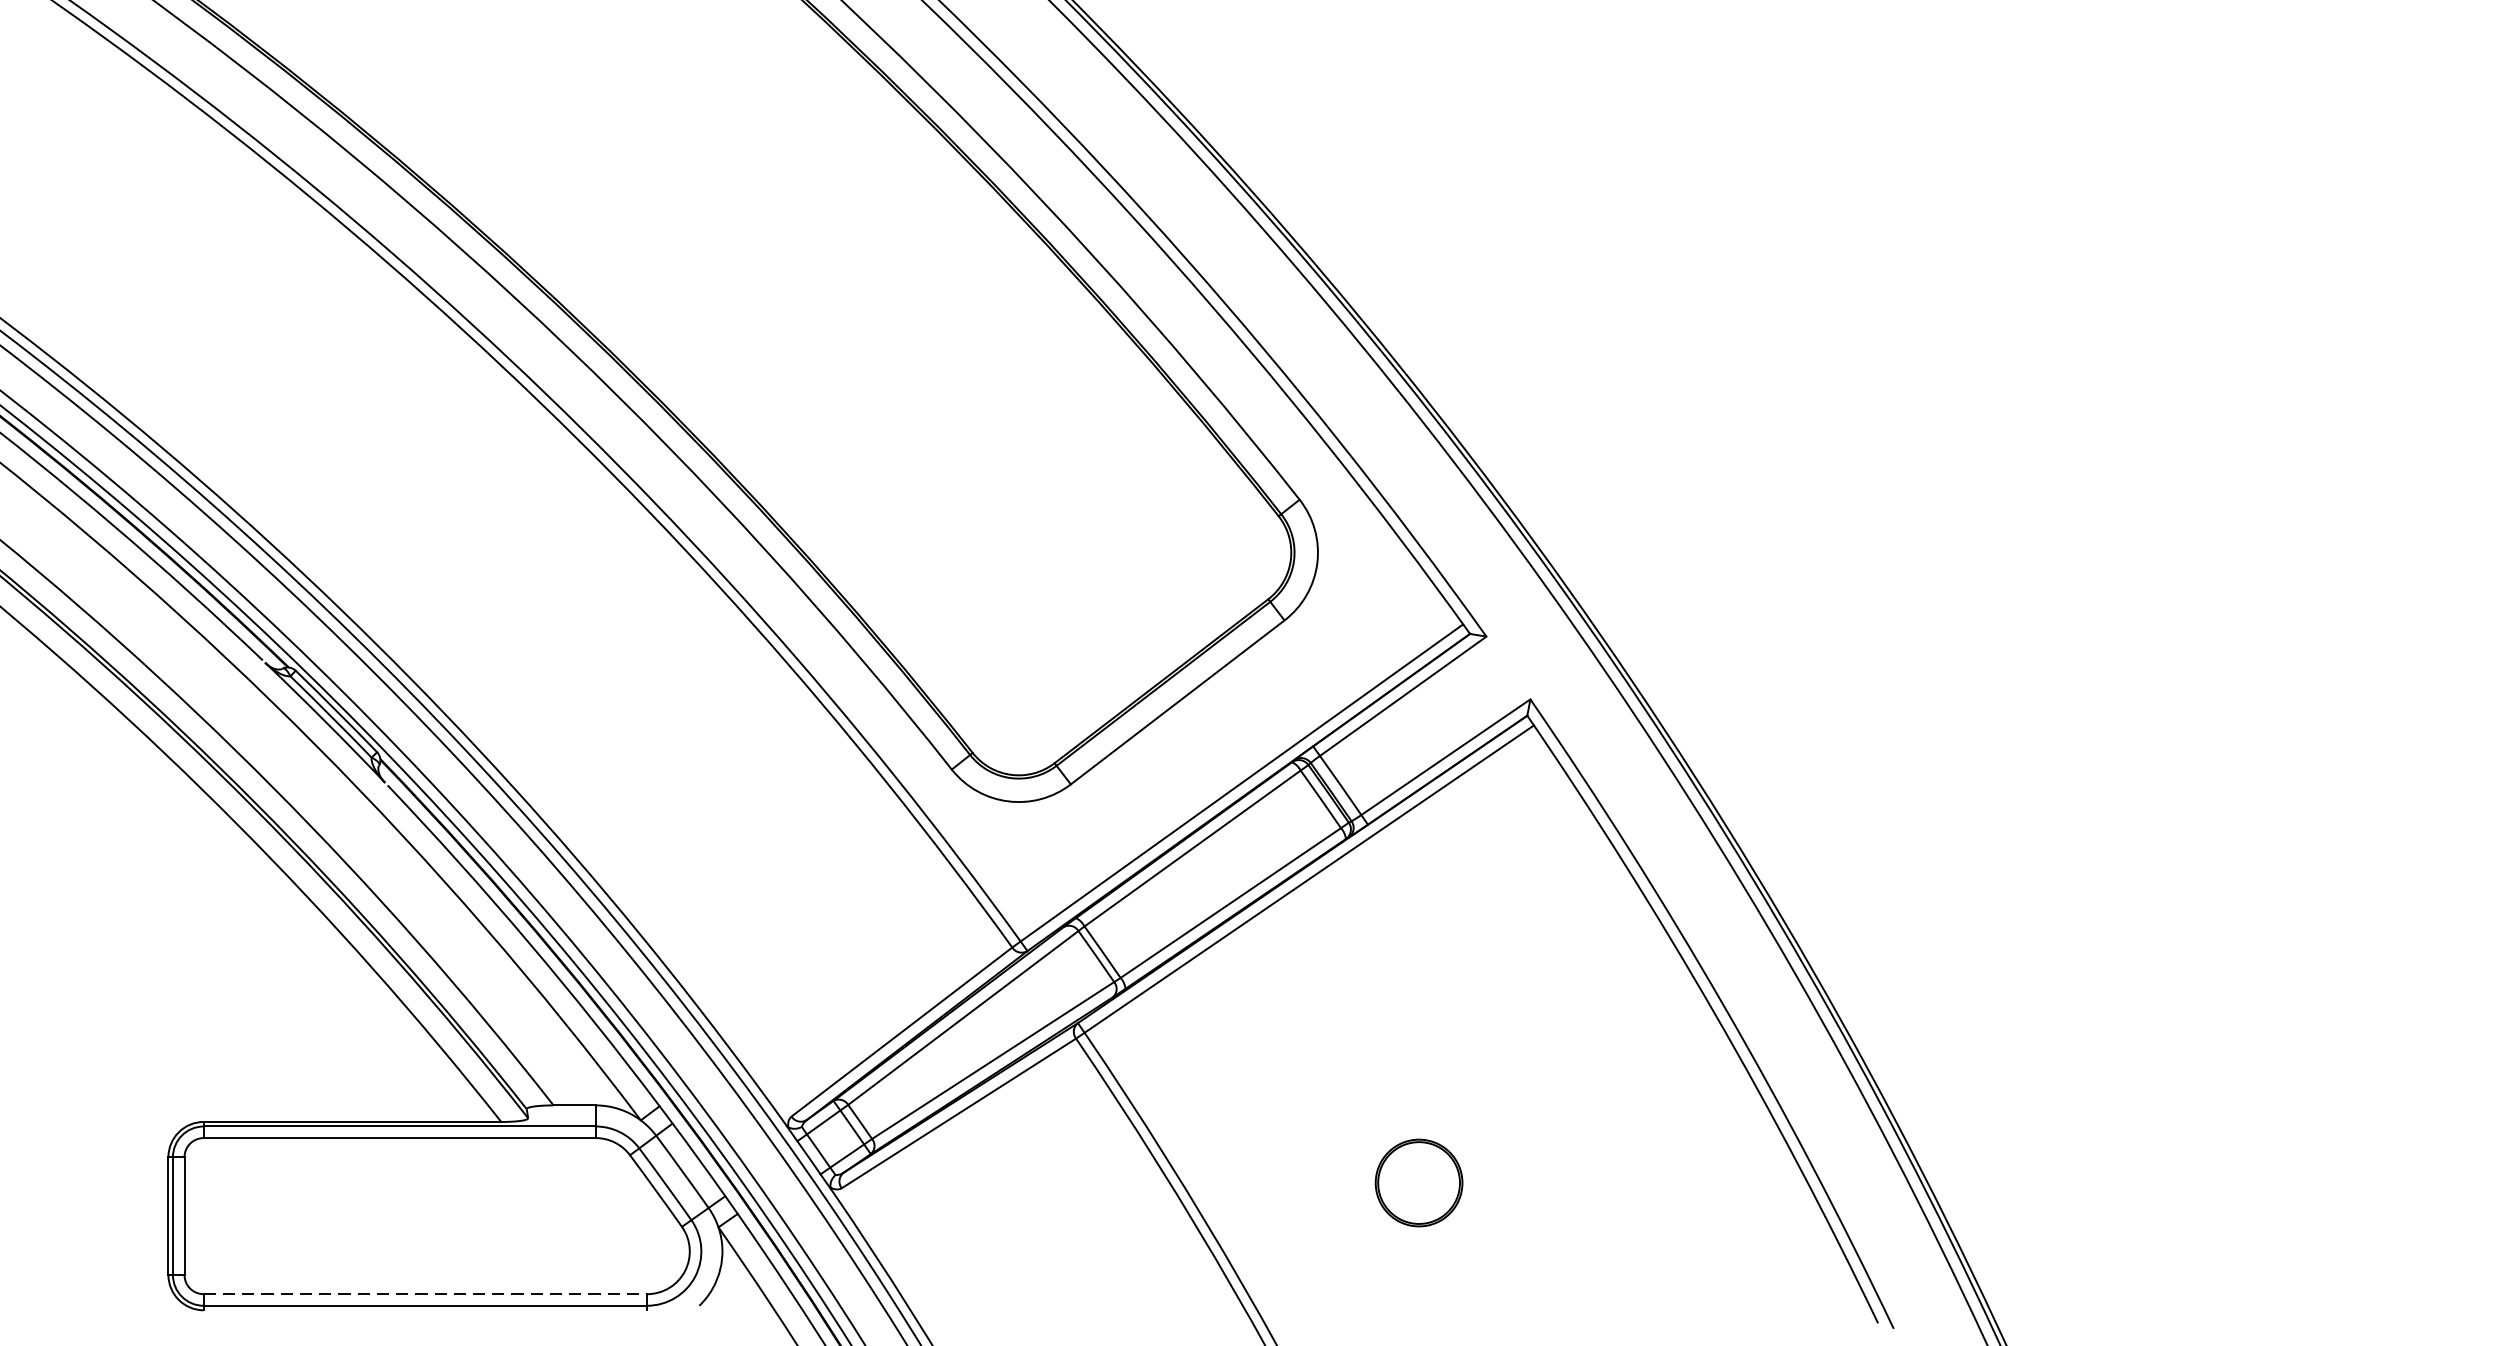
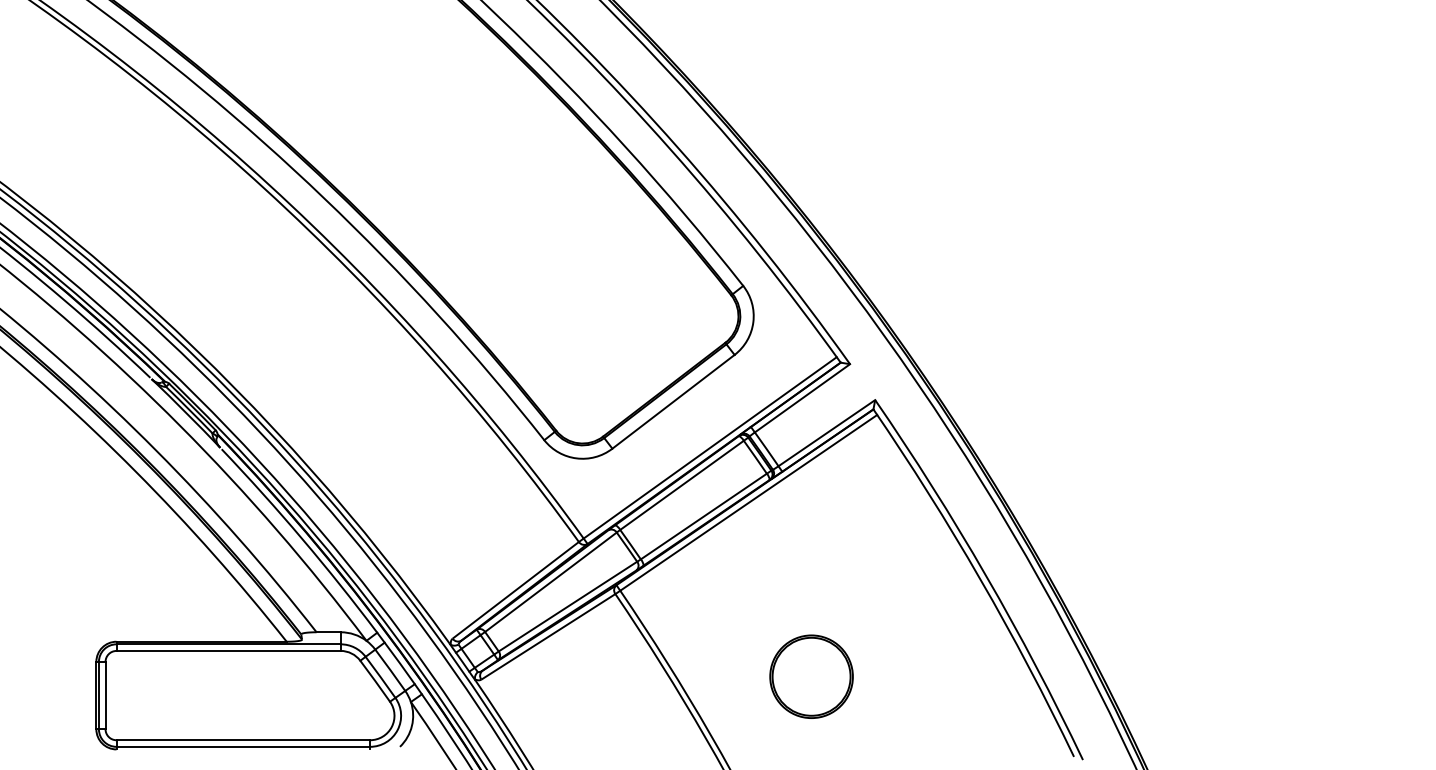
part: (1419, 1182) -> (811, 676), size x1.67
line: (425, 1294) -> (243, 740), dashed -> solid

